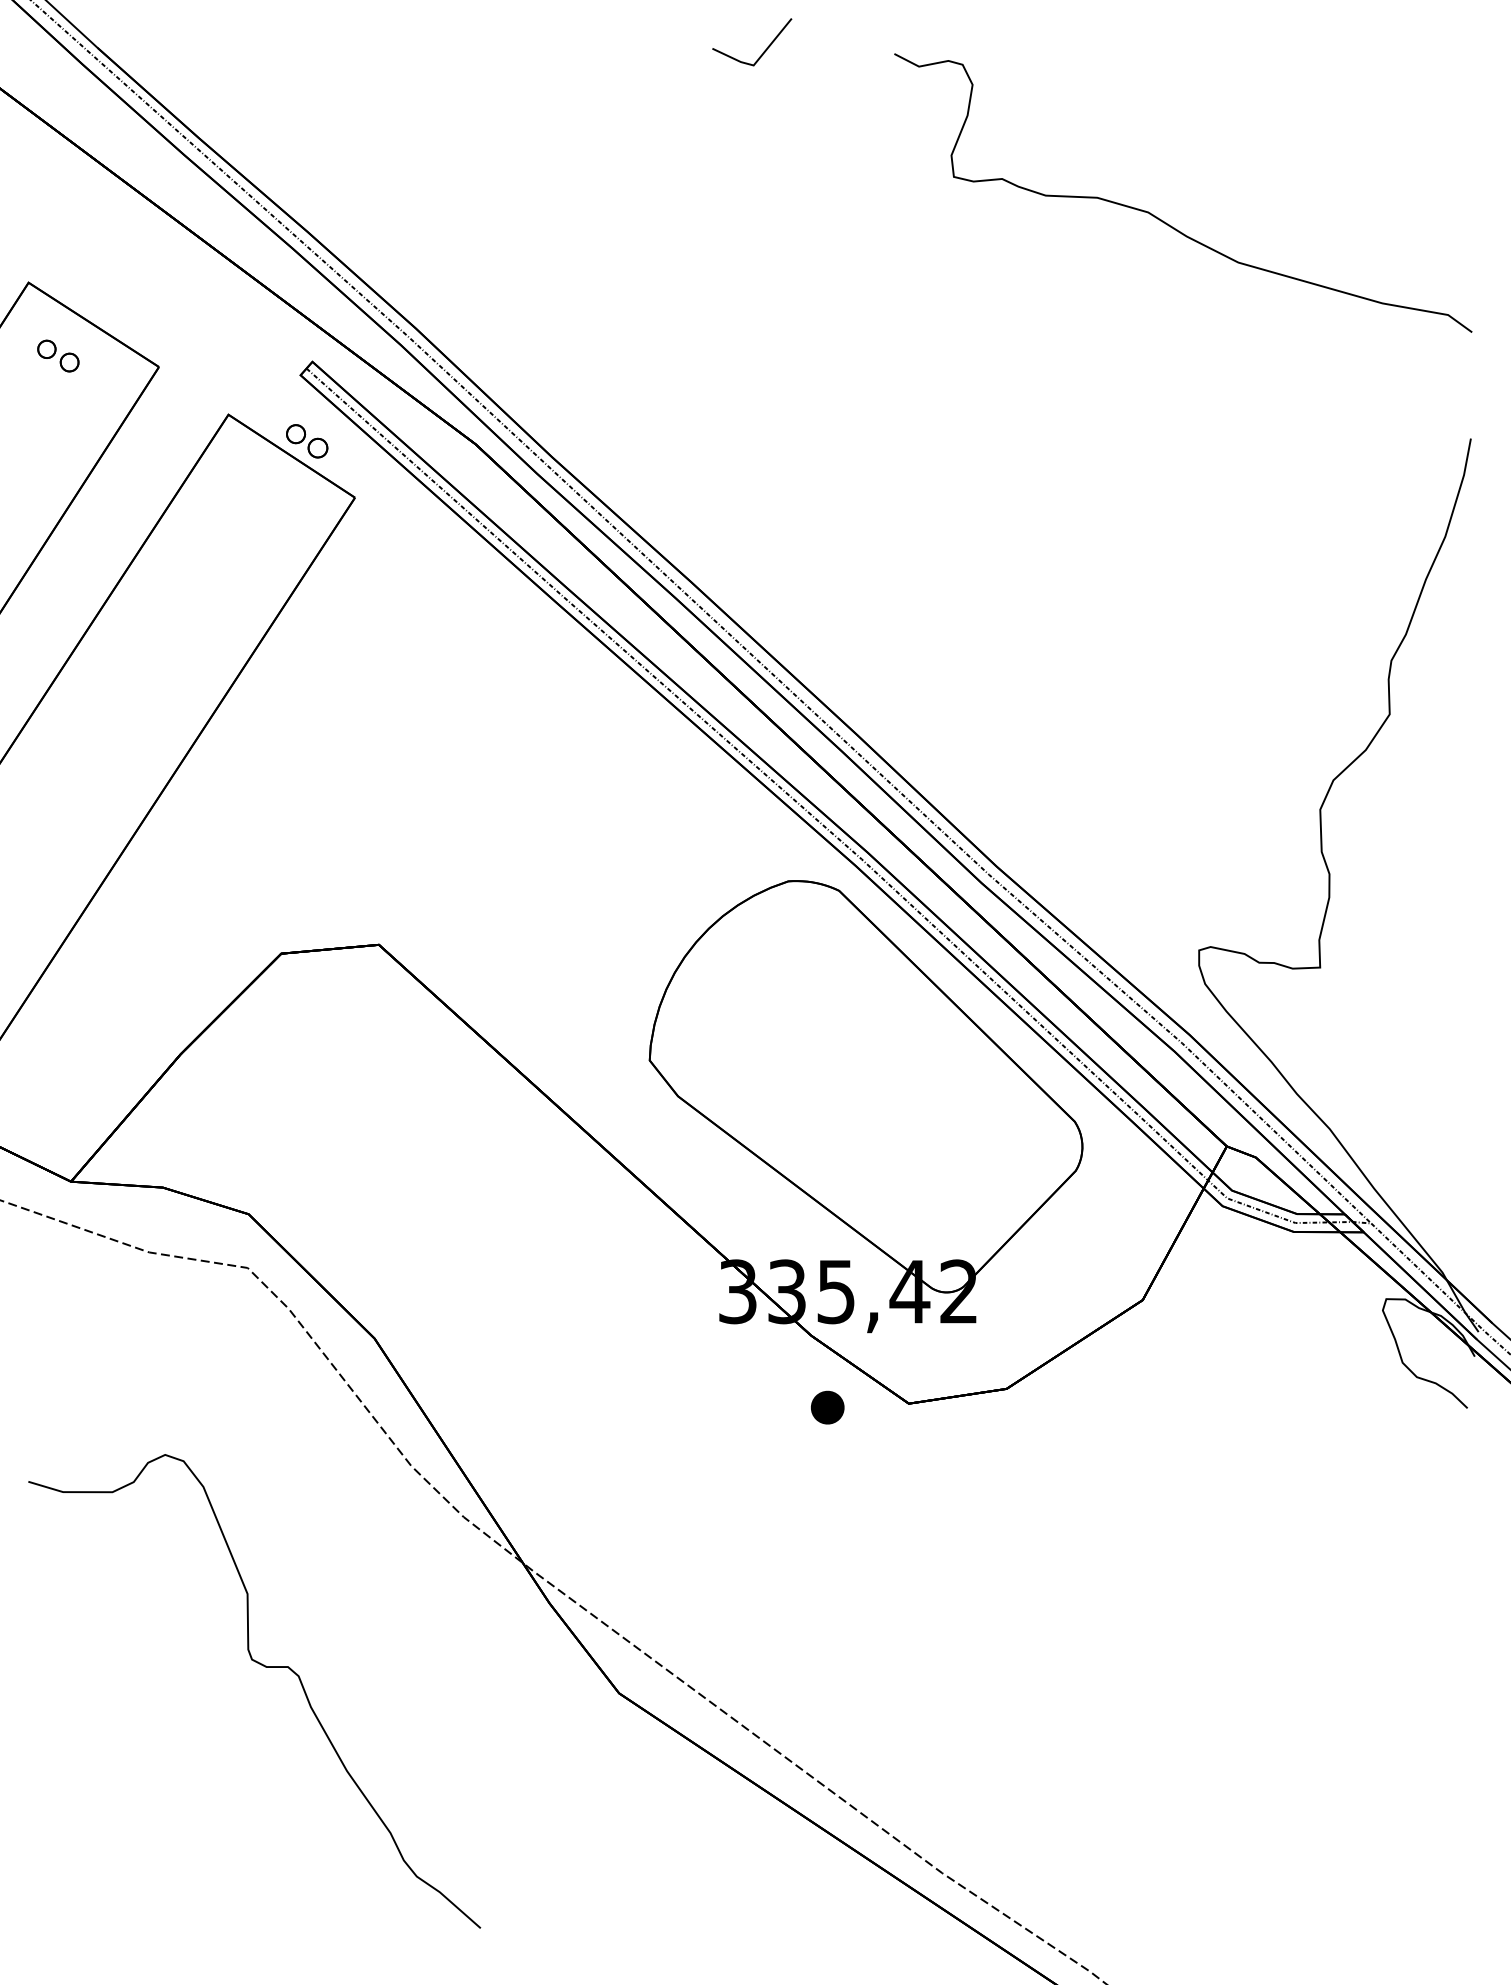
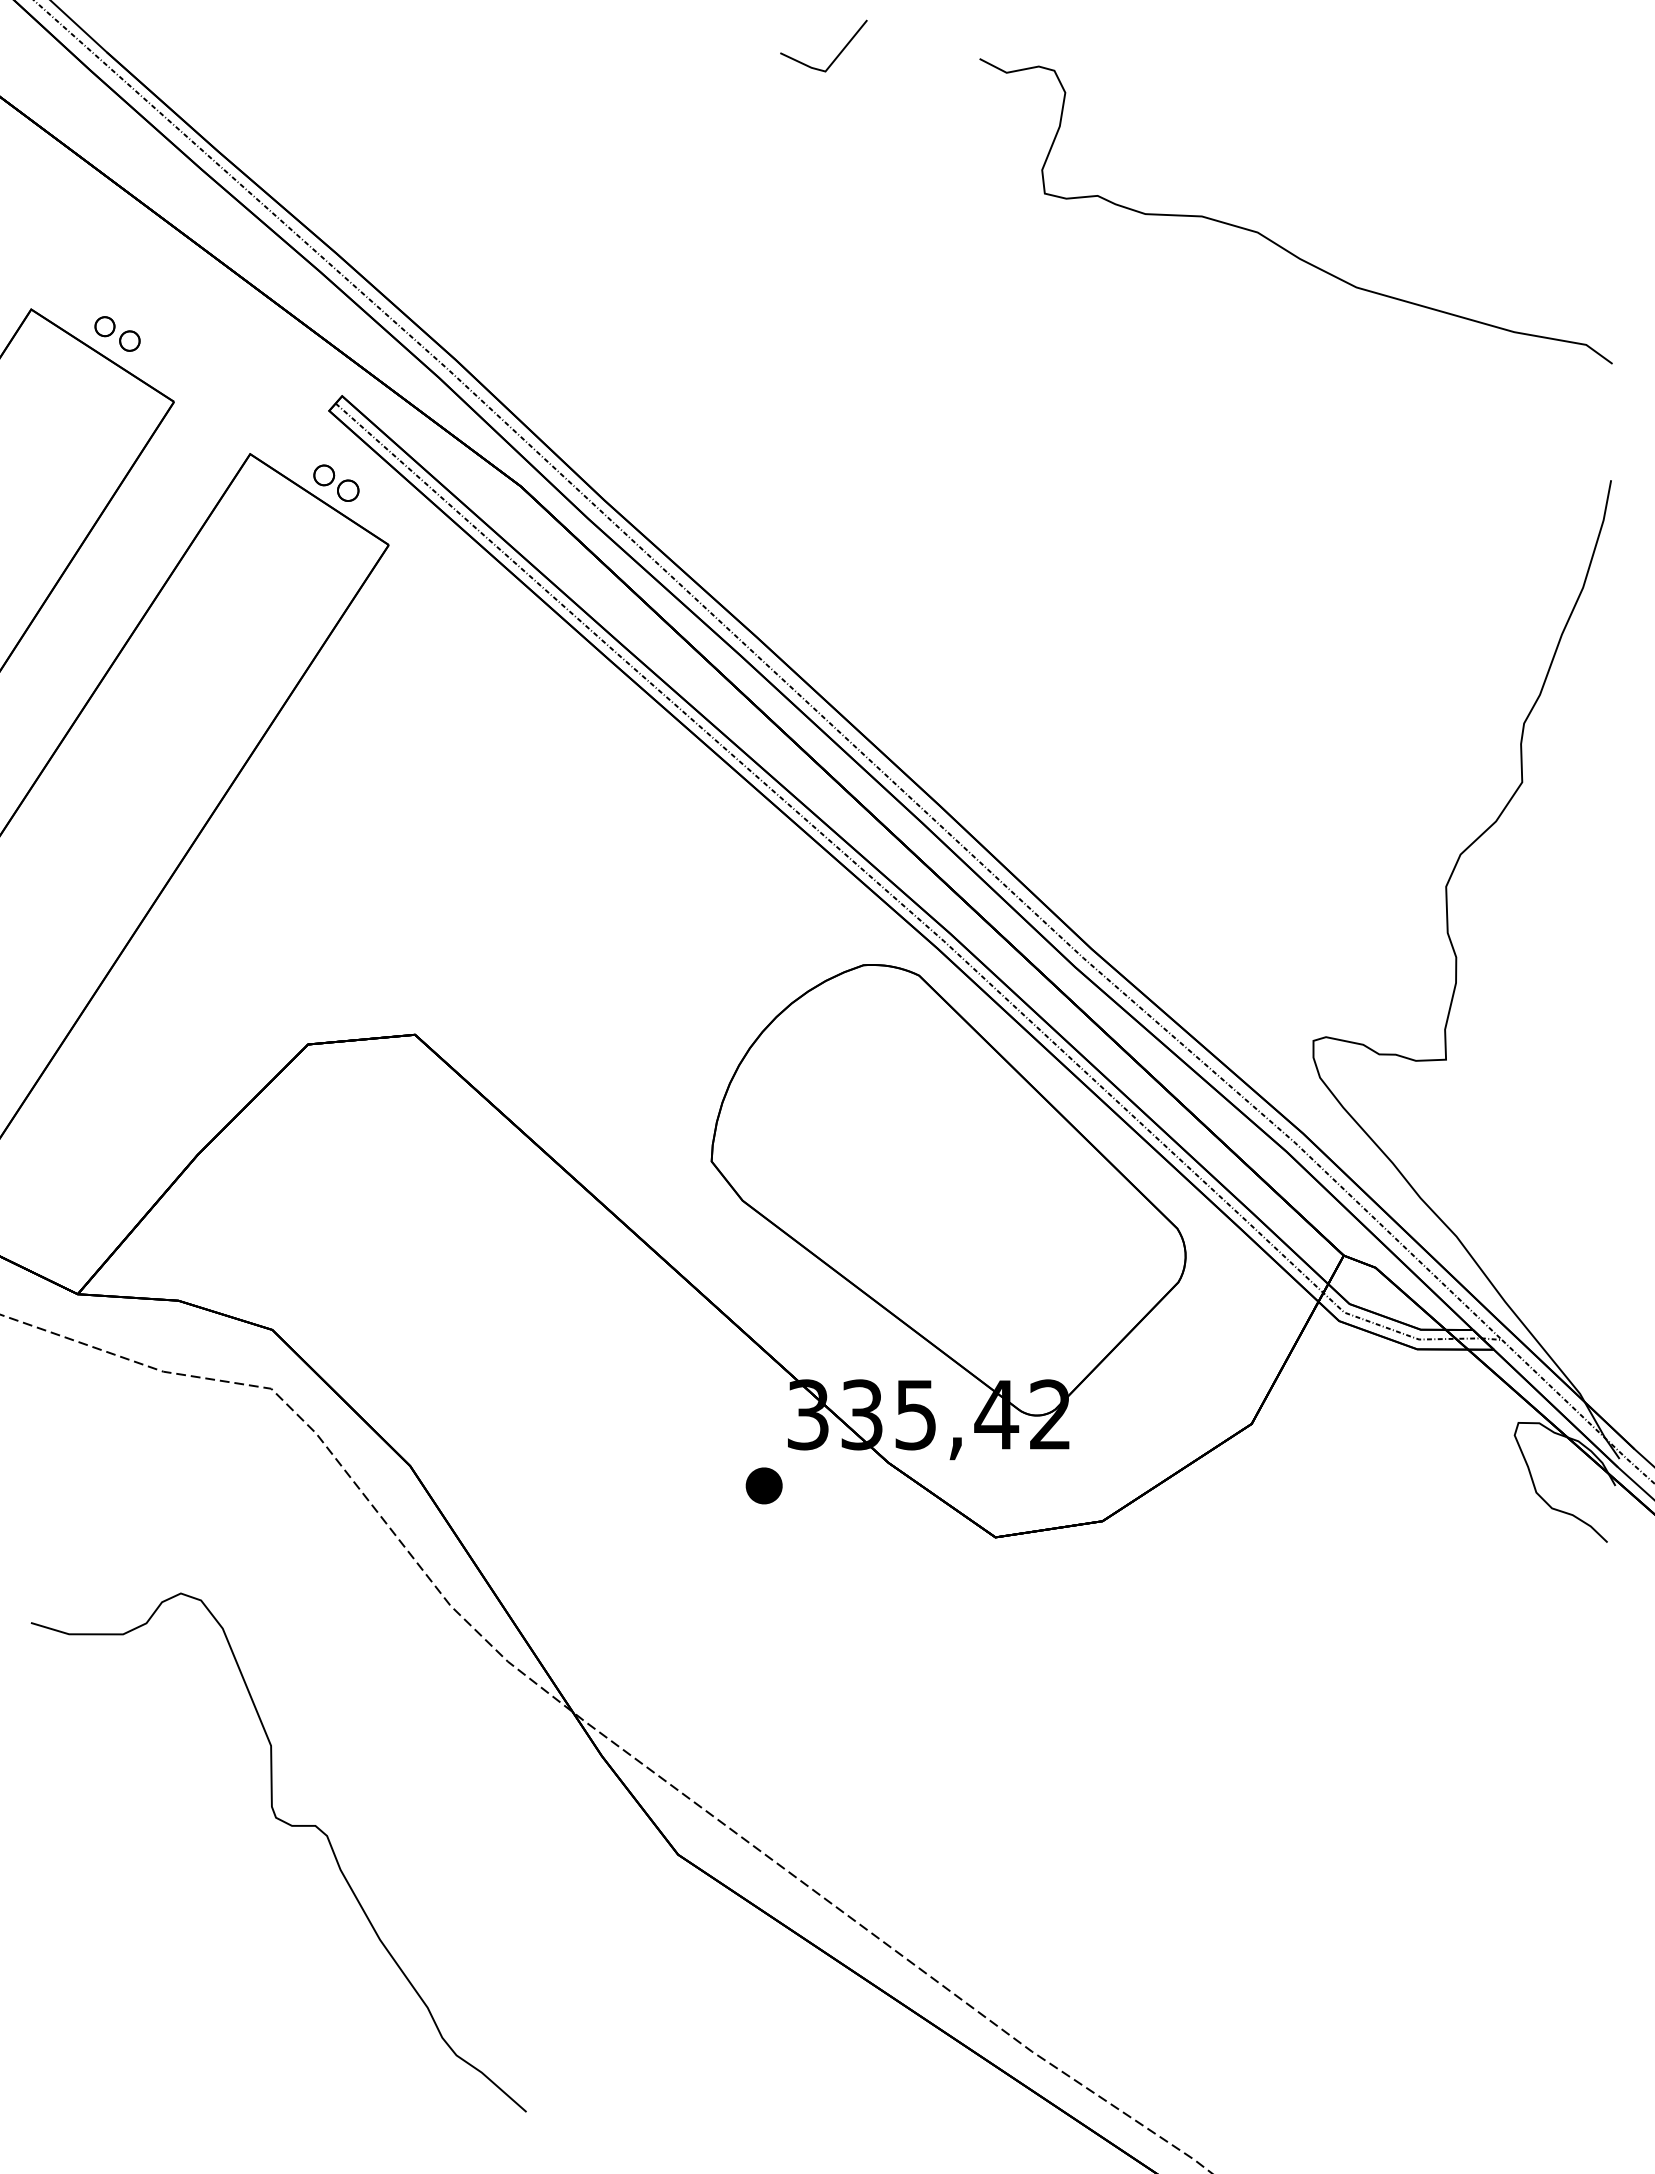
part: (58, 355) -> (117, 333), moved
part: (827, 1407) -> (763, 1485), moved

